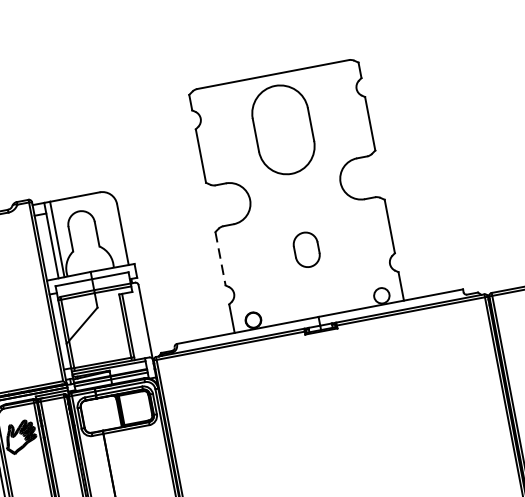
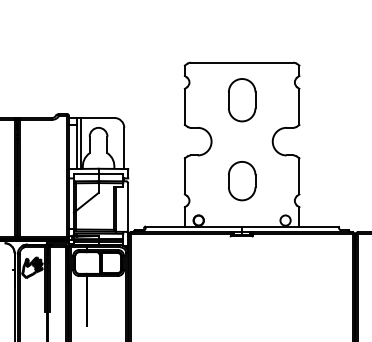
part: (284, 130) -> (242, 100), size x0.71
part: (307, 250) -> (242, 181), size x1.67
line: (219, 259) -> (184, 176), dashed -> solid

